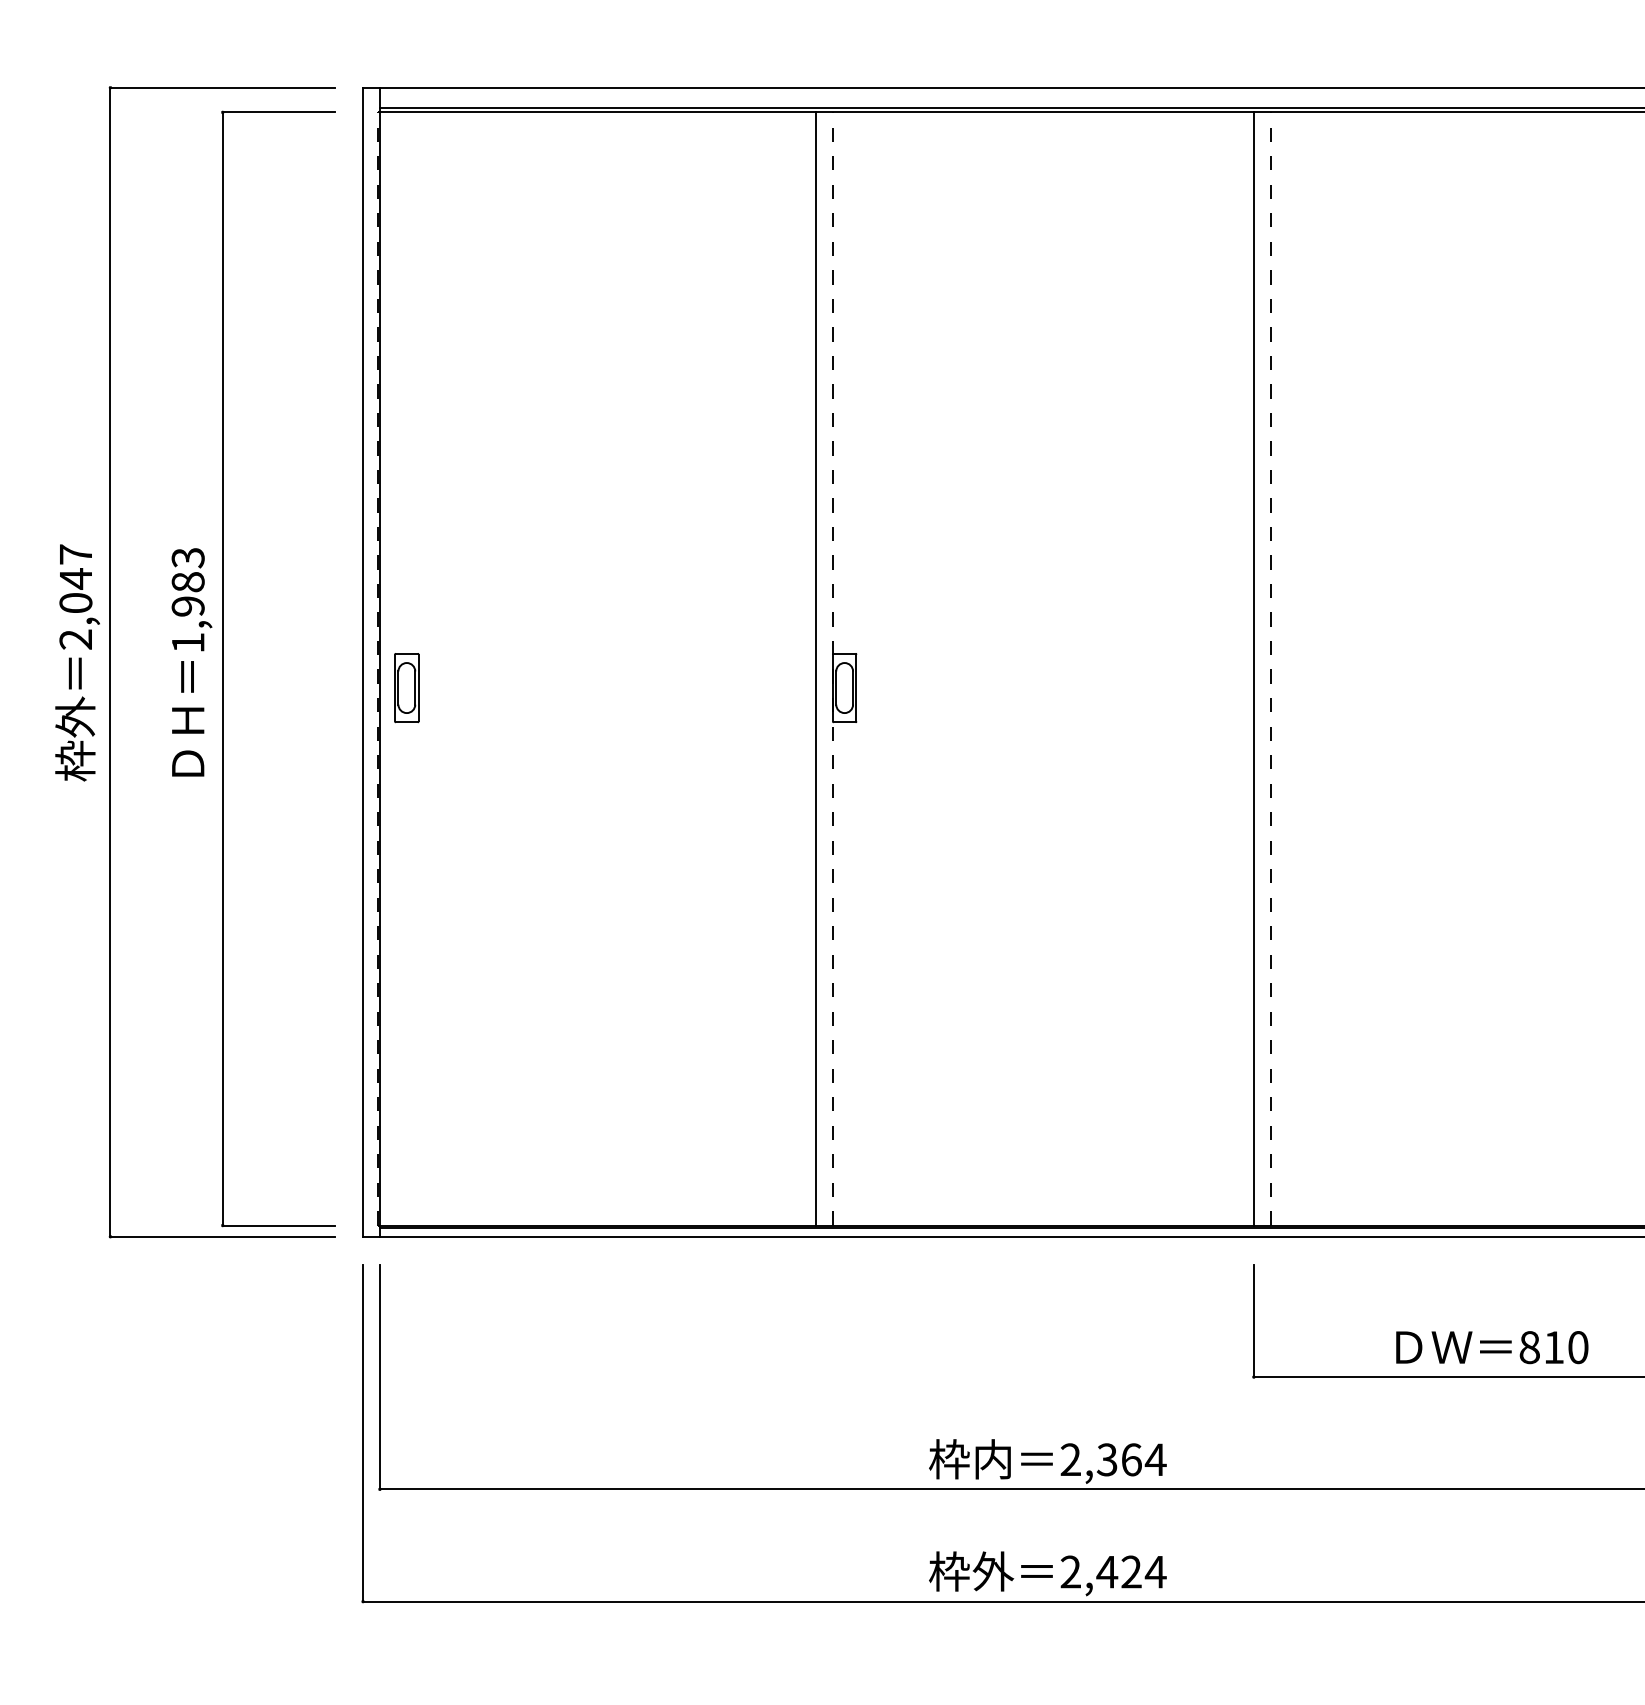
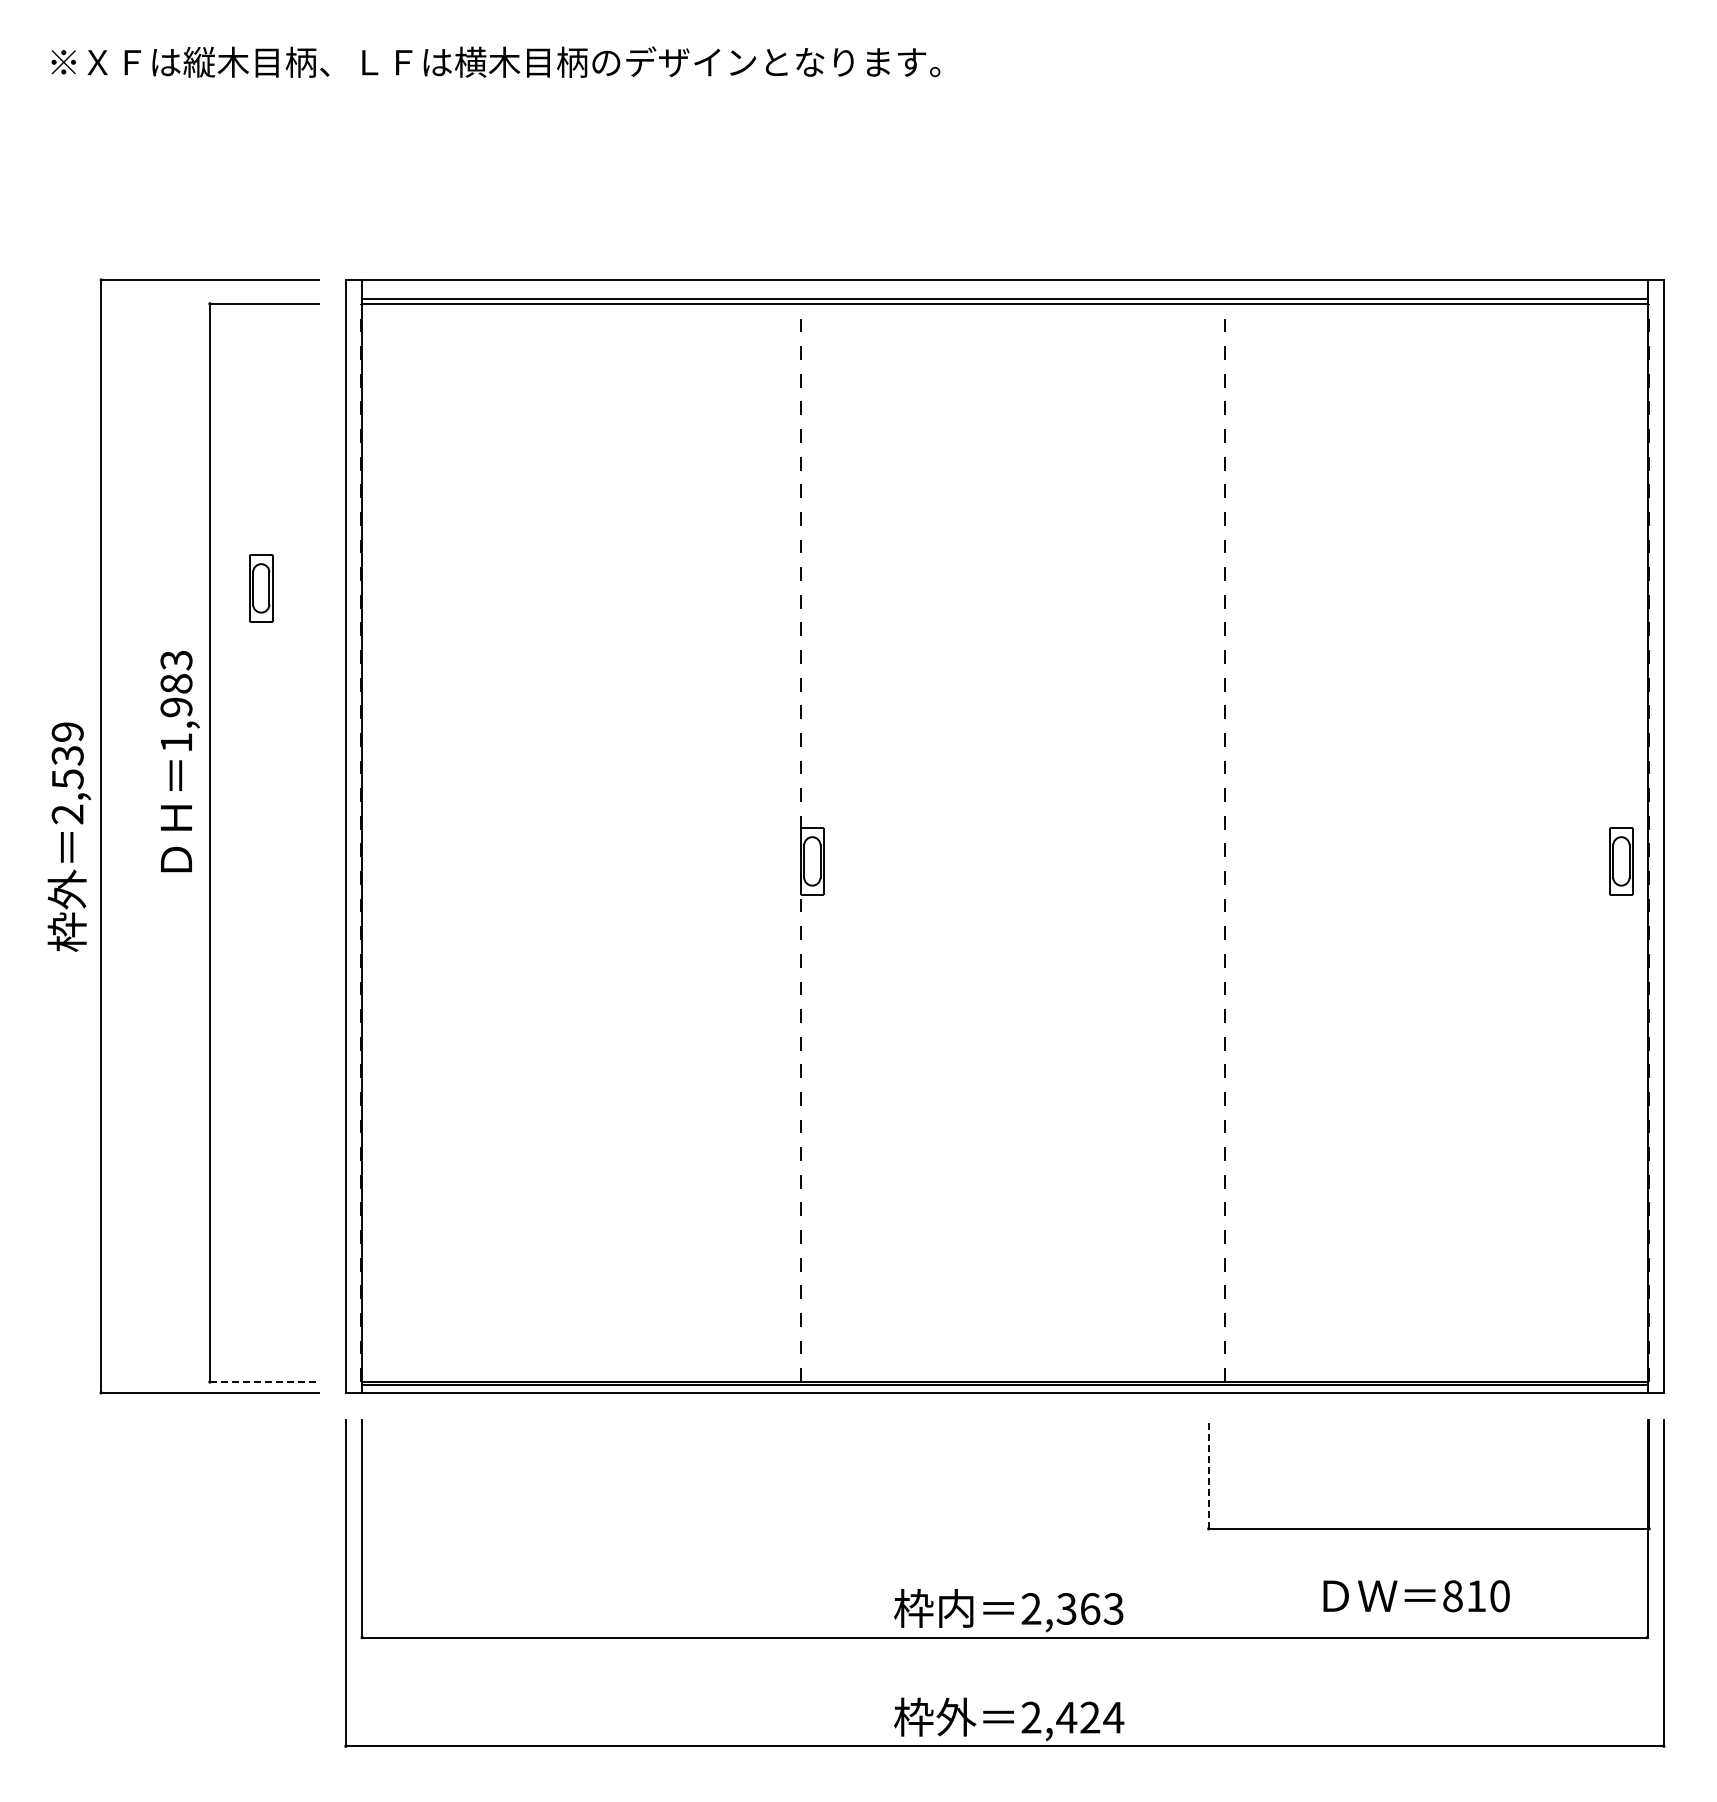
text: (75, 578) -> (67, 755), 2,047 -> 2,539
text: (191, 662) -> (179, 761), moved
line: (815, 668) -> (784, 842), removed
line: (1253, 668) -> (1208, 842), removed
part: (407, 688) -> (261, 588), moved
line: (279, 1226) -> (264, 1382), solid -> dashed
line: (1253, 1319) -> (1208, 1473), solid -> dashed
text: (1492, 1347) -> (1416, 1596), moved
text: (1155, 1459) -> (1113, 1608), 2,364 -> 2,363

